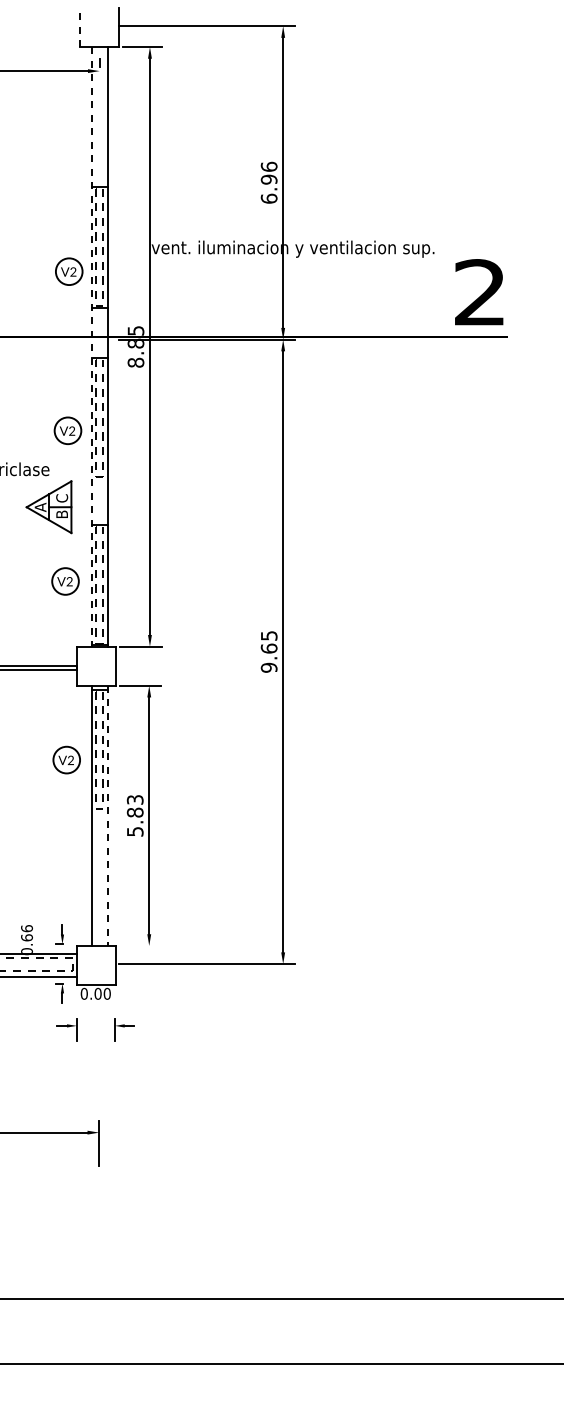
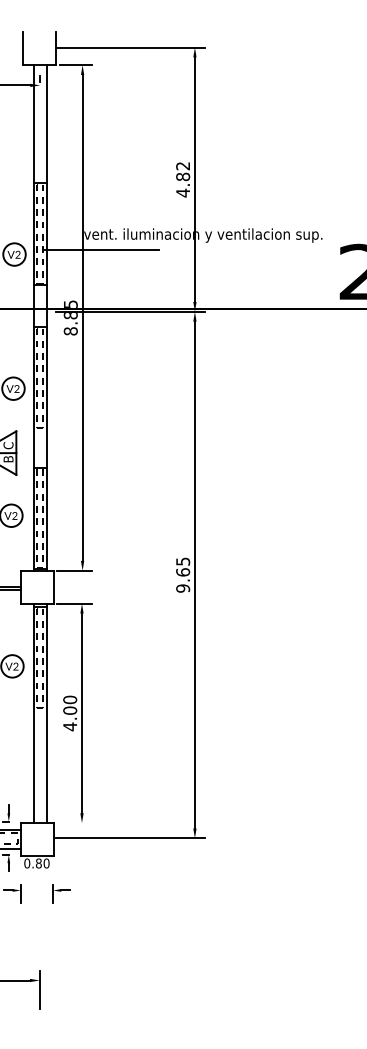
line: (79, 27) -> (23, 48), dashed -> solid
text: (268, 182) -> (182, 179), 6.96 -> 4.82
line: (172, 266) -> (101, 250), added
line: (91, 346) -> (33, 317), dashed -> solid
text: (135, 815) -> (70, 713), 5.83 -> 4.00
line: (107, 816) -> (46, 713), dashed -> solid
text: (97, 993) -> (38, 863), 0.00 -> 0.80

